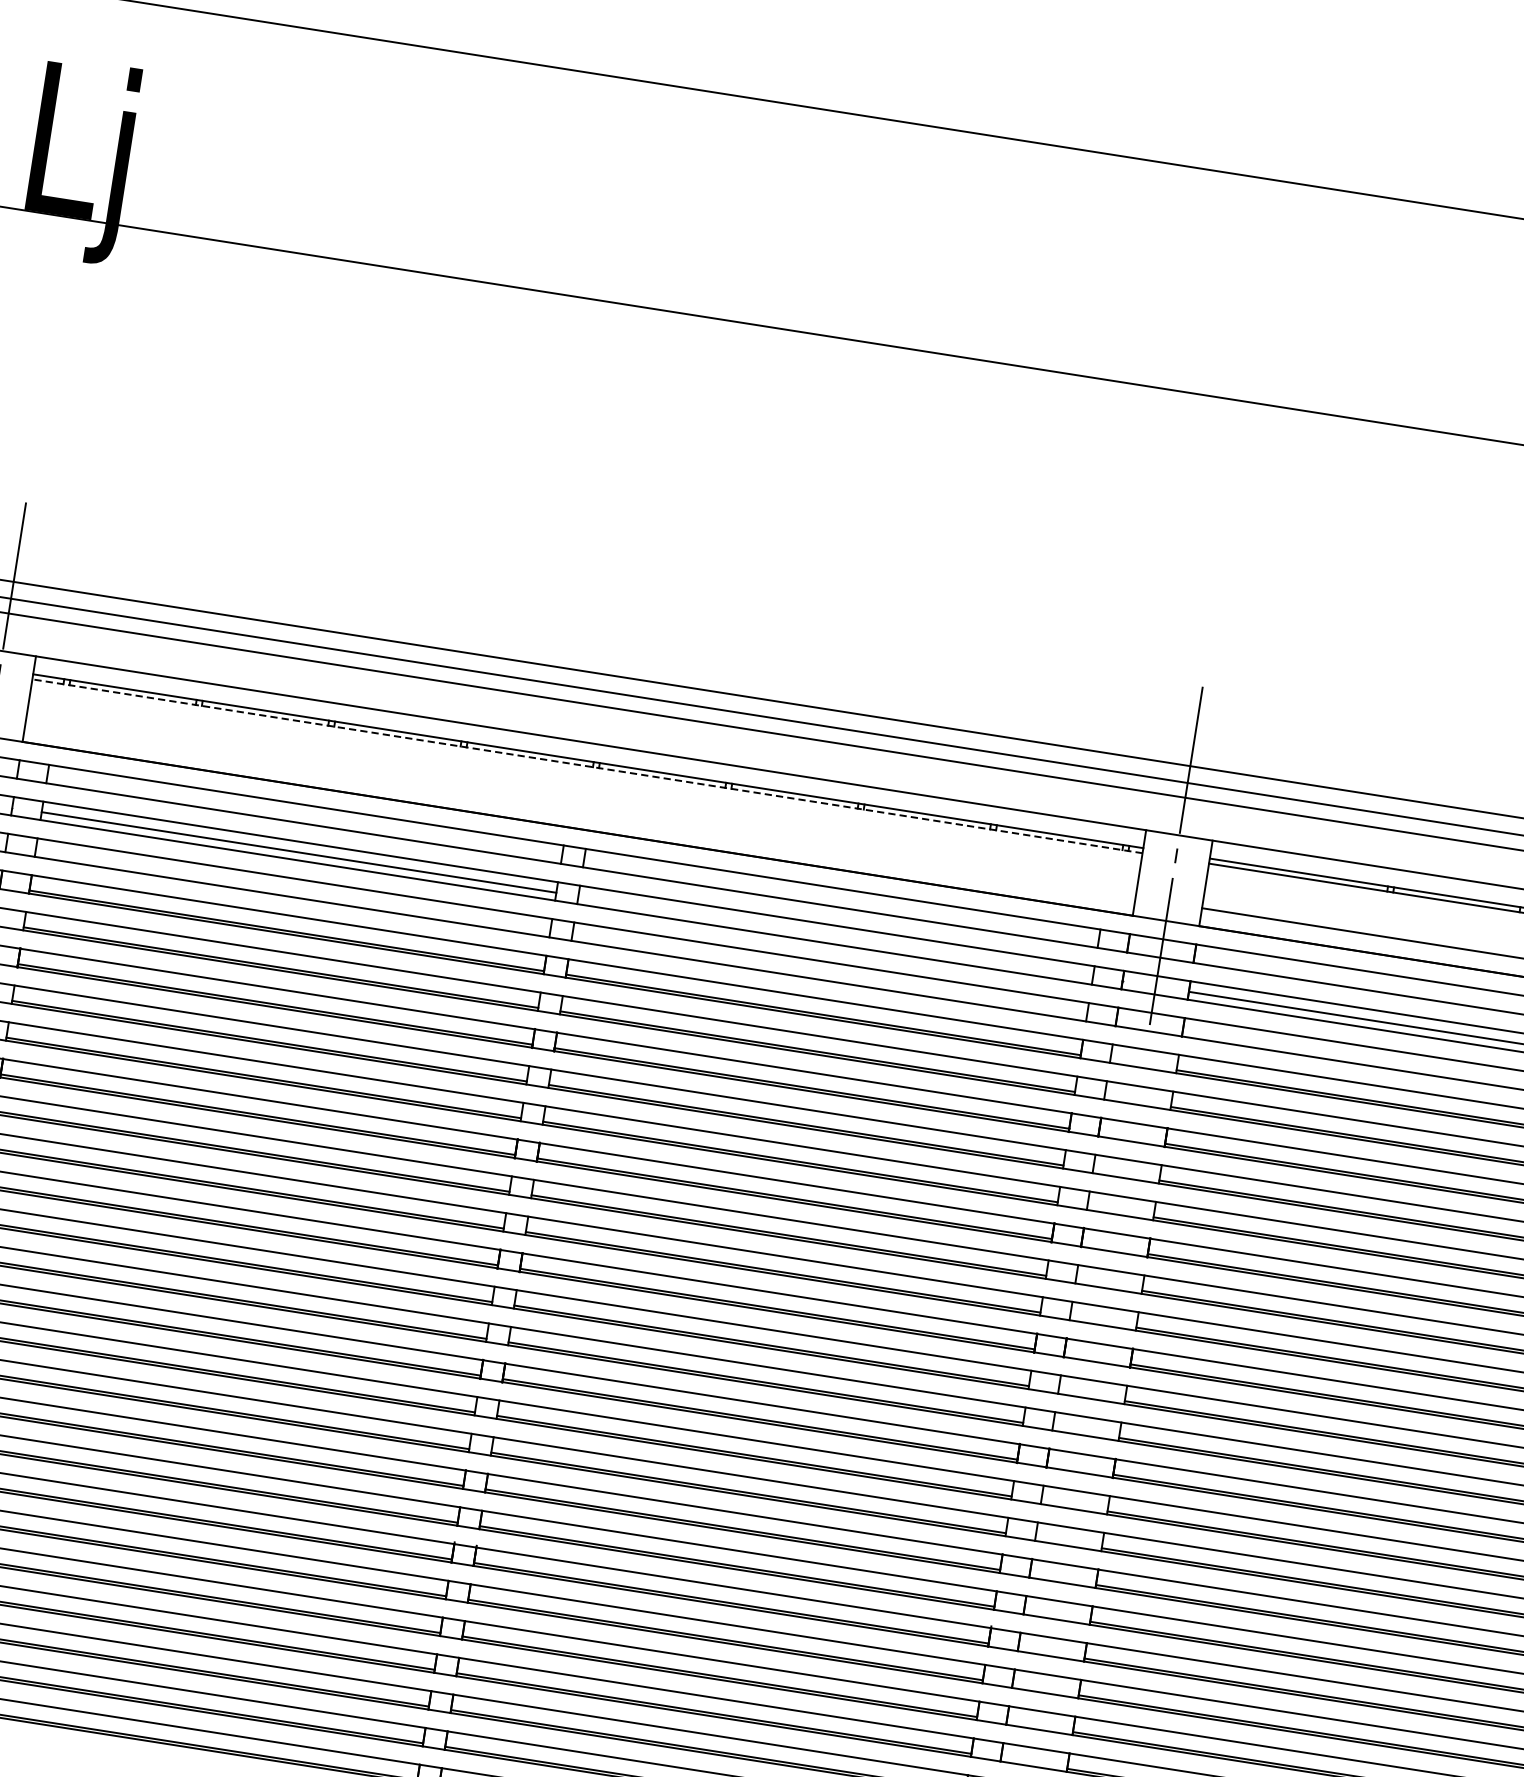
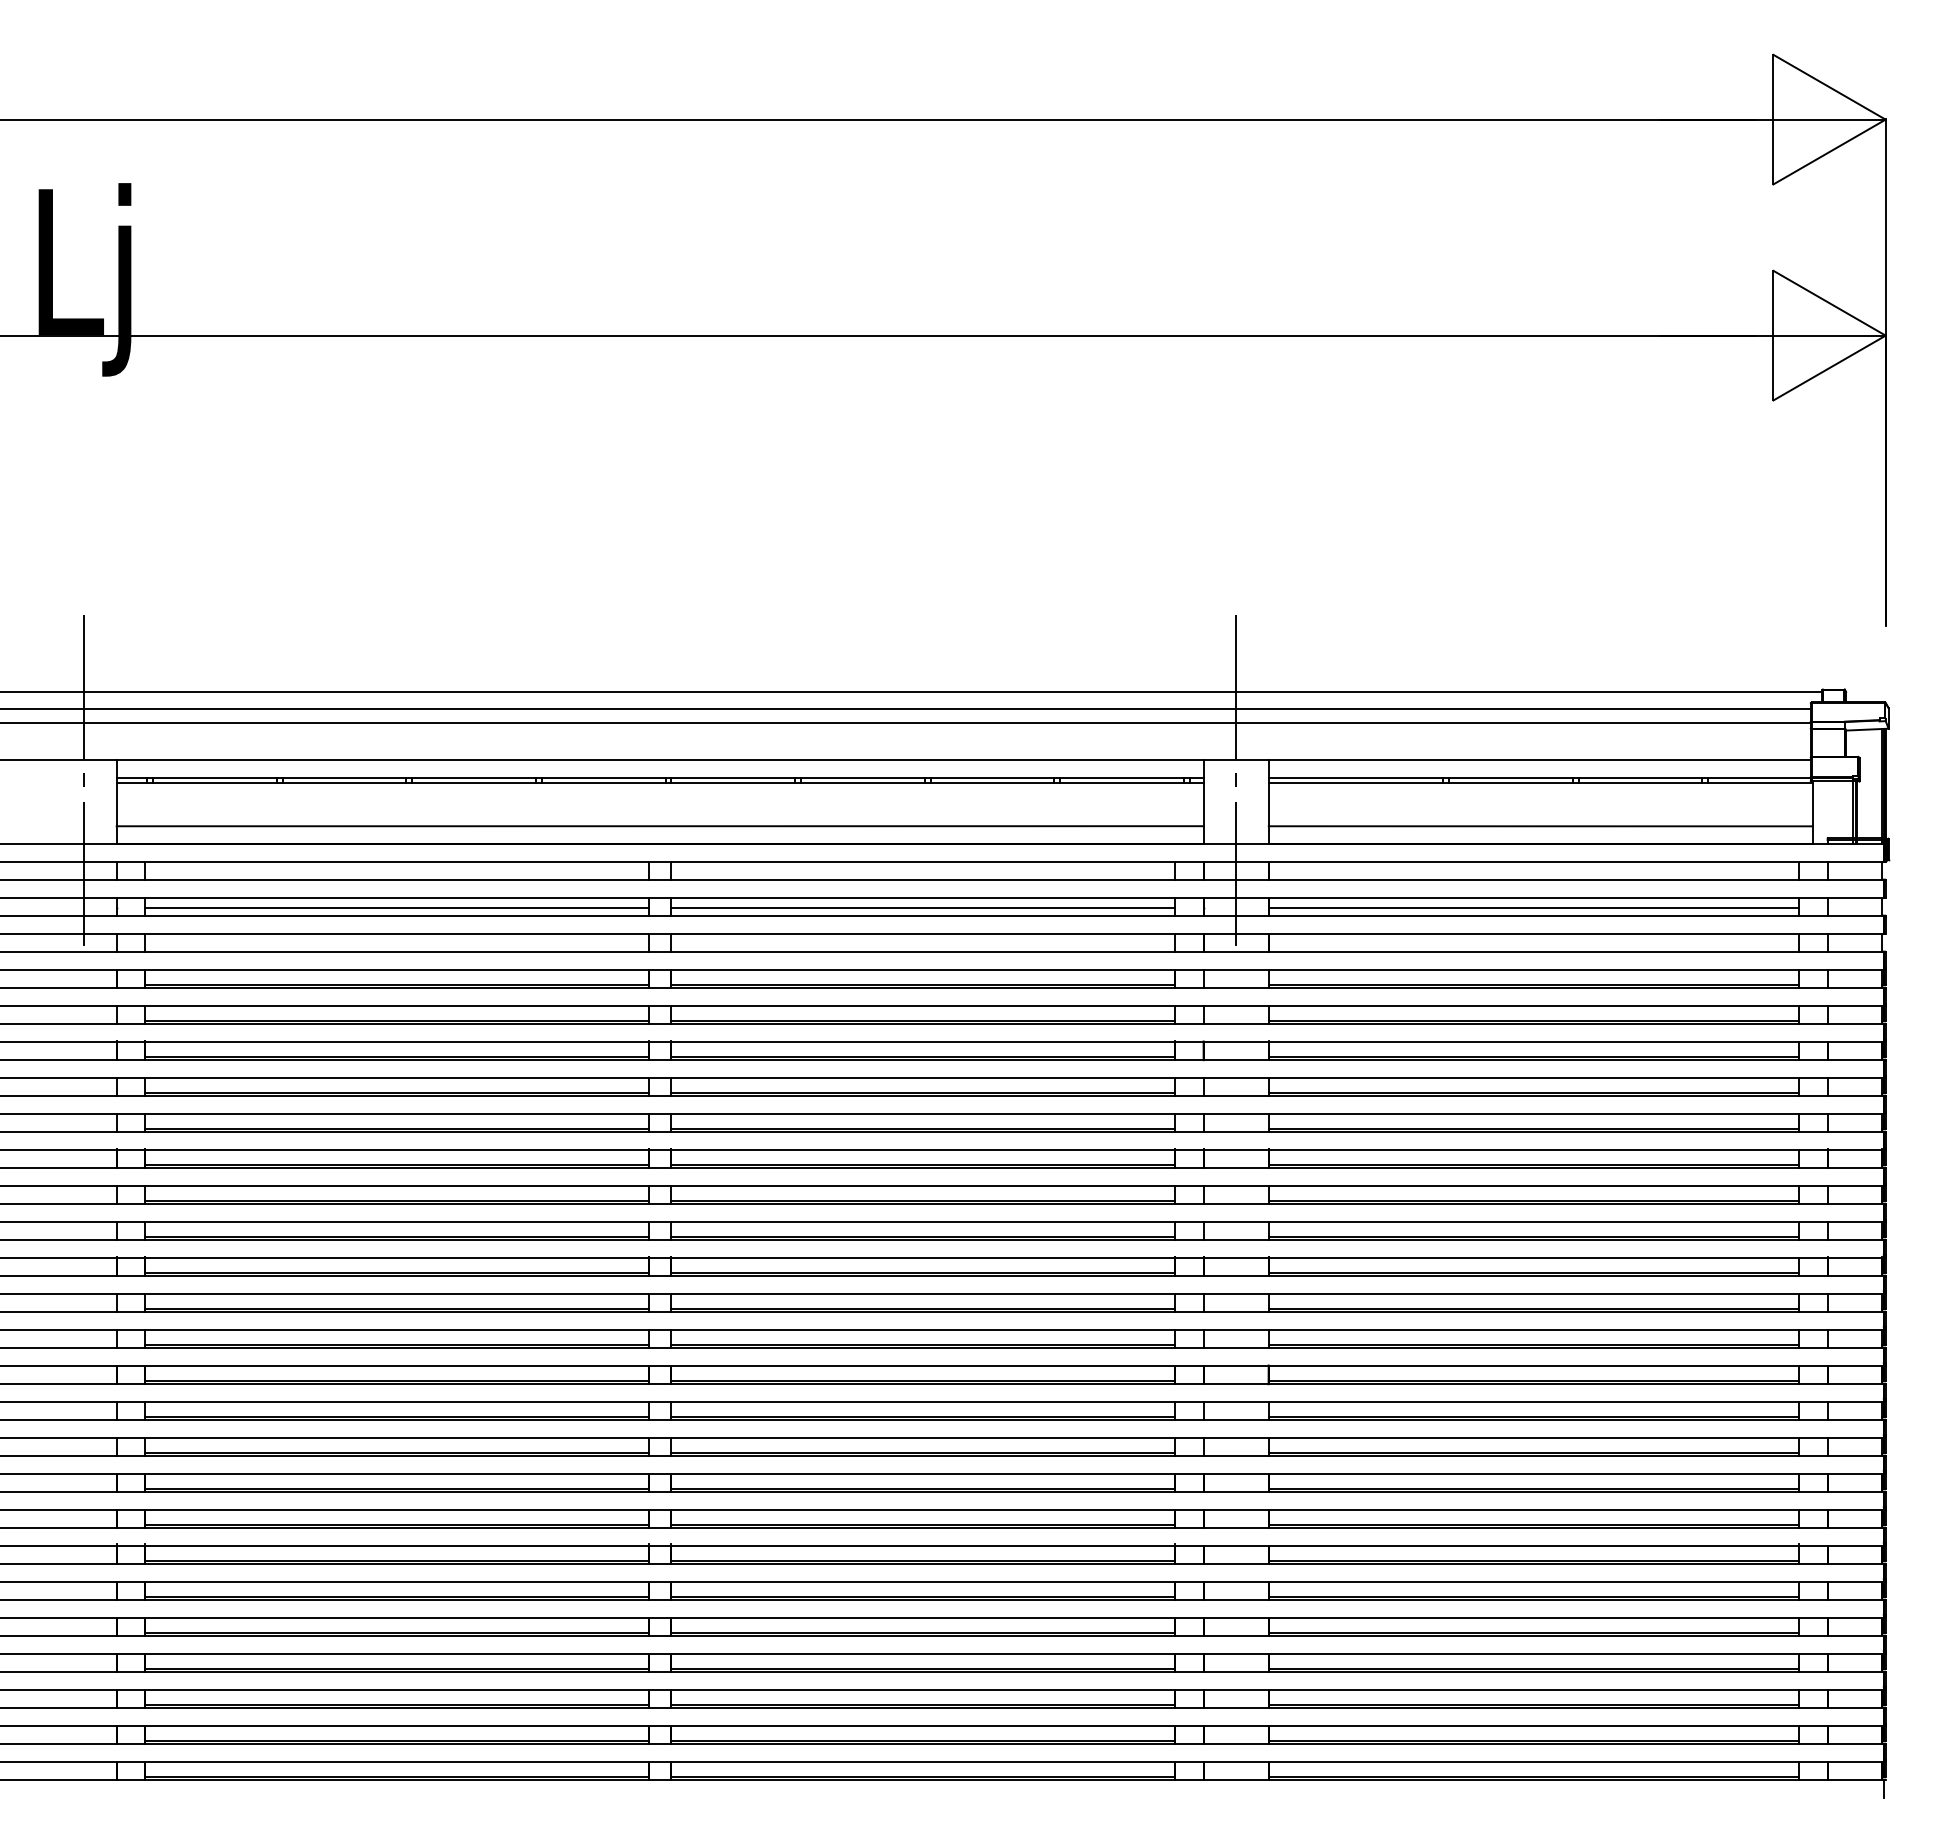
line: (586, 766) -> (659, 782), dashed -> solid
line: (579, 811) -> (659, 826), added
line: (835, 936) -> (922, 908), added

